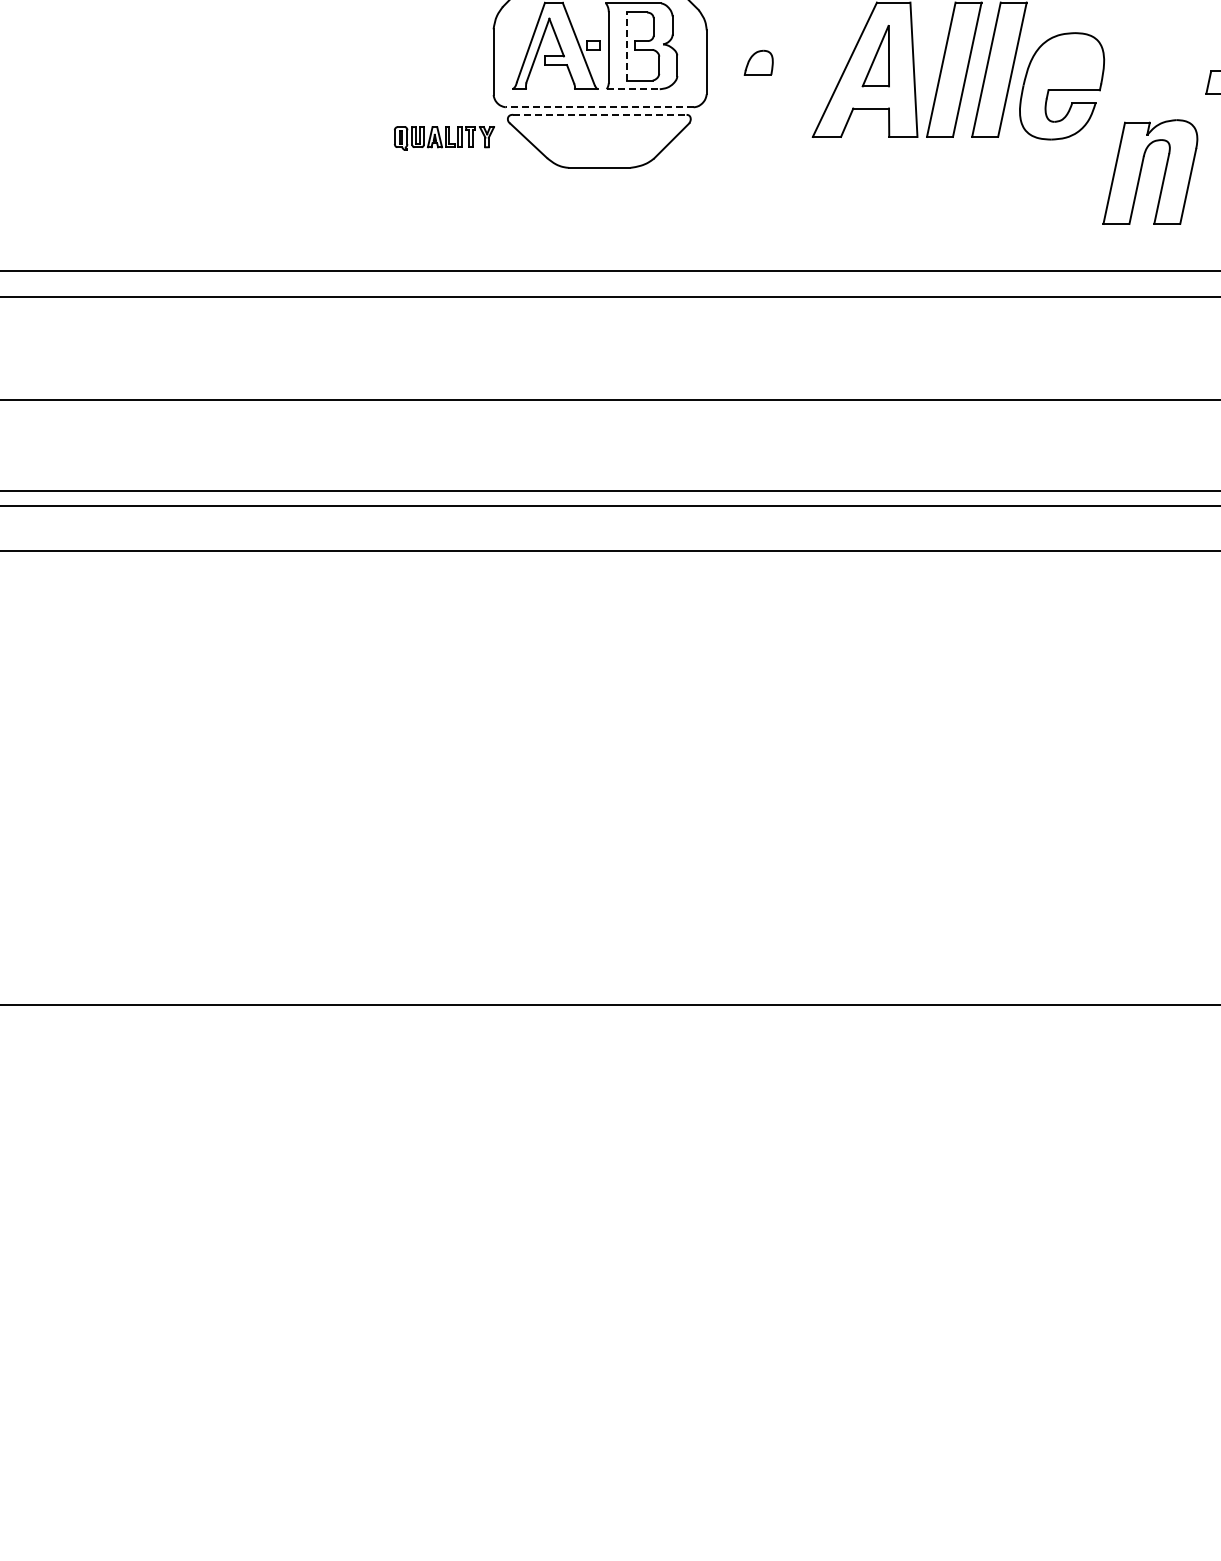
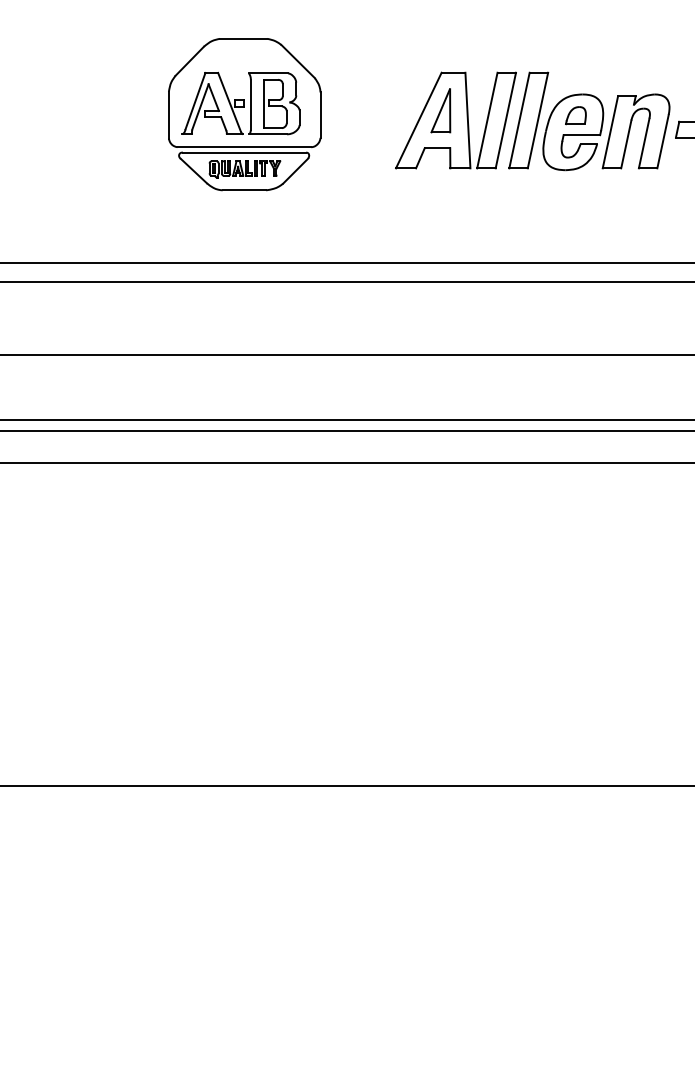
line: (626, 46) -> (263, 103), dashed -> solid
part: (758, 62) -> (575, 115), moved
line: (633, 89) -> (268, 134), dashed -> solid
line: (599, 107) -> (244, 147), dashed -> solid
line: (599, 114) -> (244, 152), dashed -> solid
part: (444, 138) -> (244, 169), moved
part: (1142, 168) -> (630, 128), moved

